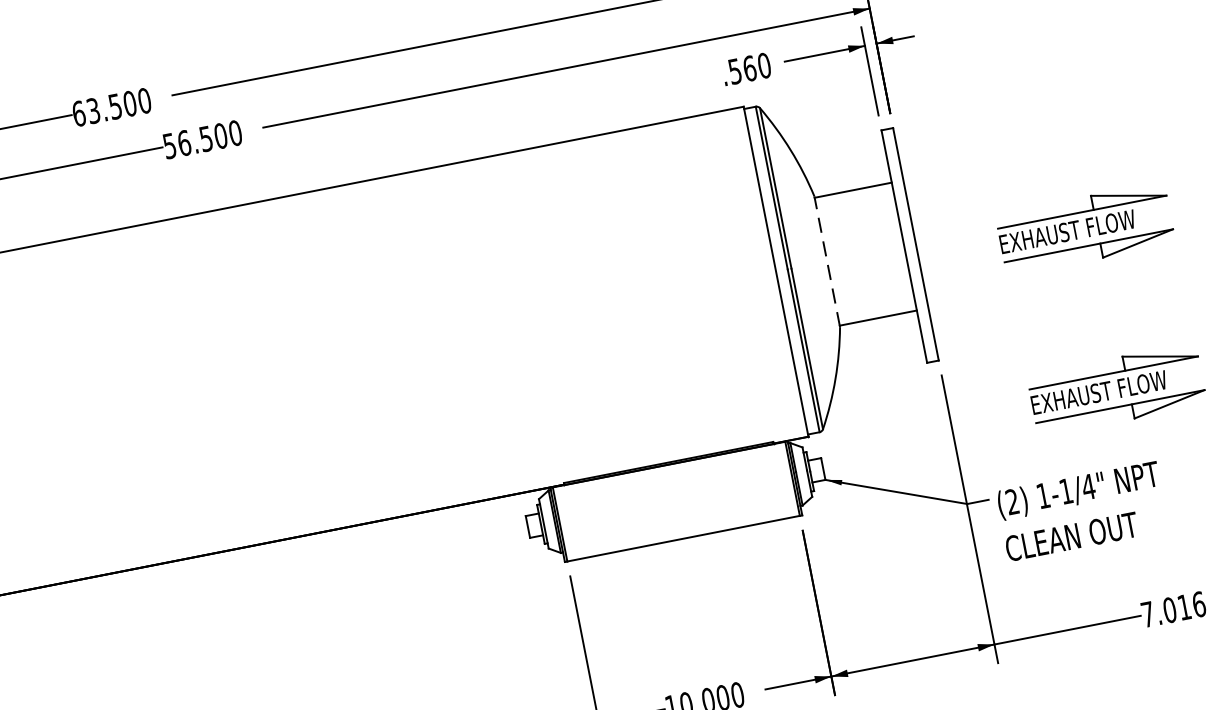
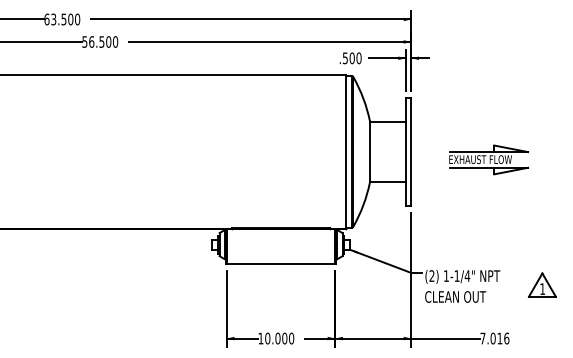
text: (747, 67) -> (351, 57), .560 -> .500
line: (826, 261) -> (369, 151), dashed -> solid
part: (1118, 388) -> (489, 234), removed

